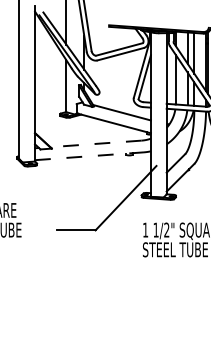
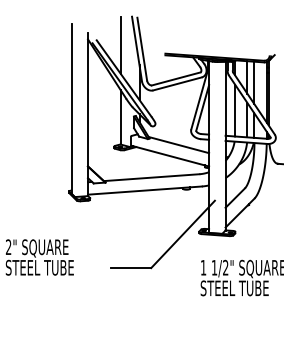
line: (95, 143) -> (151, 177), dashed -> solid
line: (90, 156) -> (145, 190), dashed -> solid

